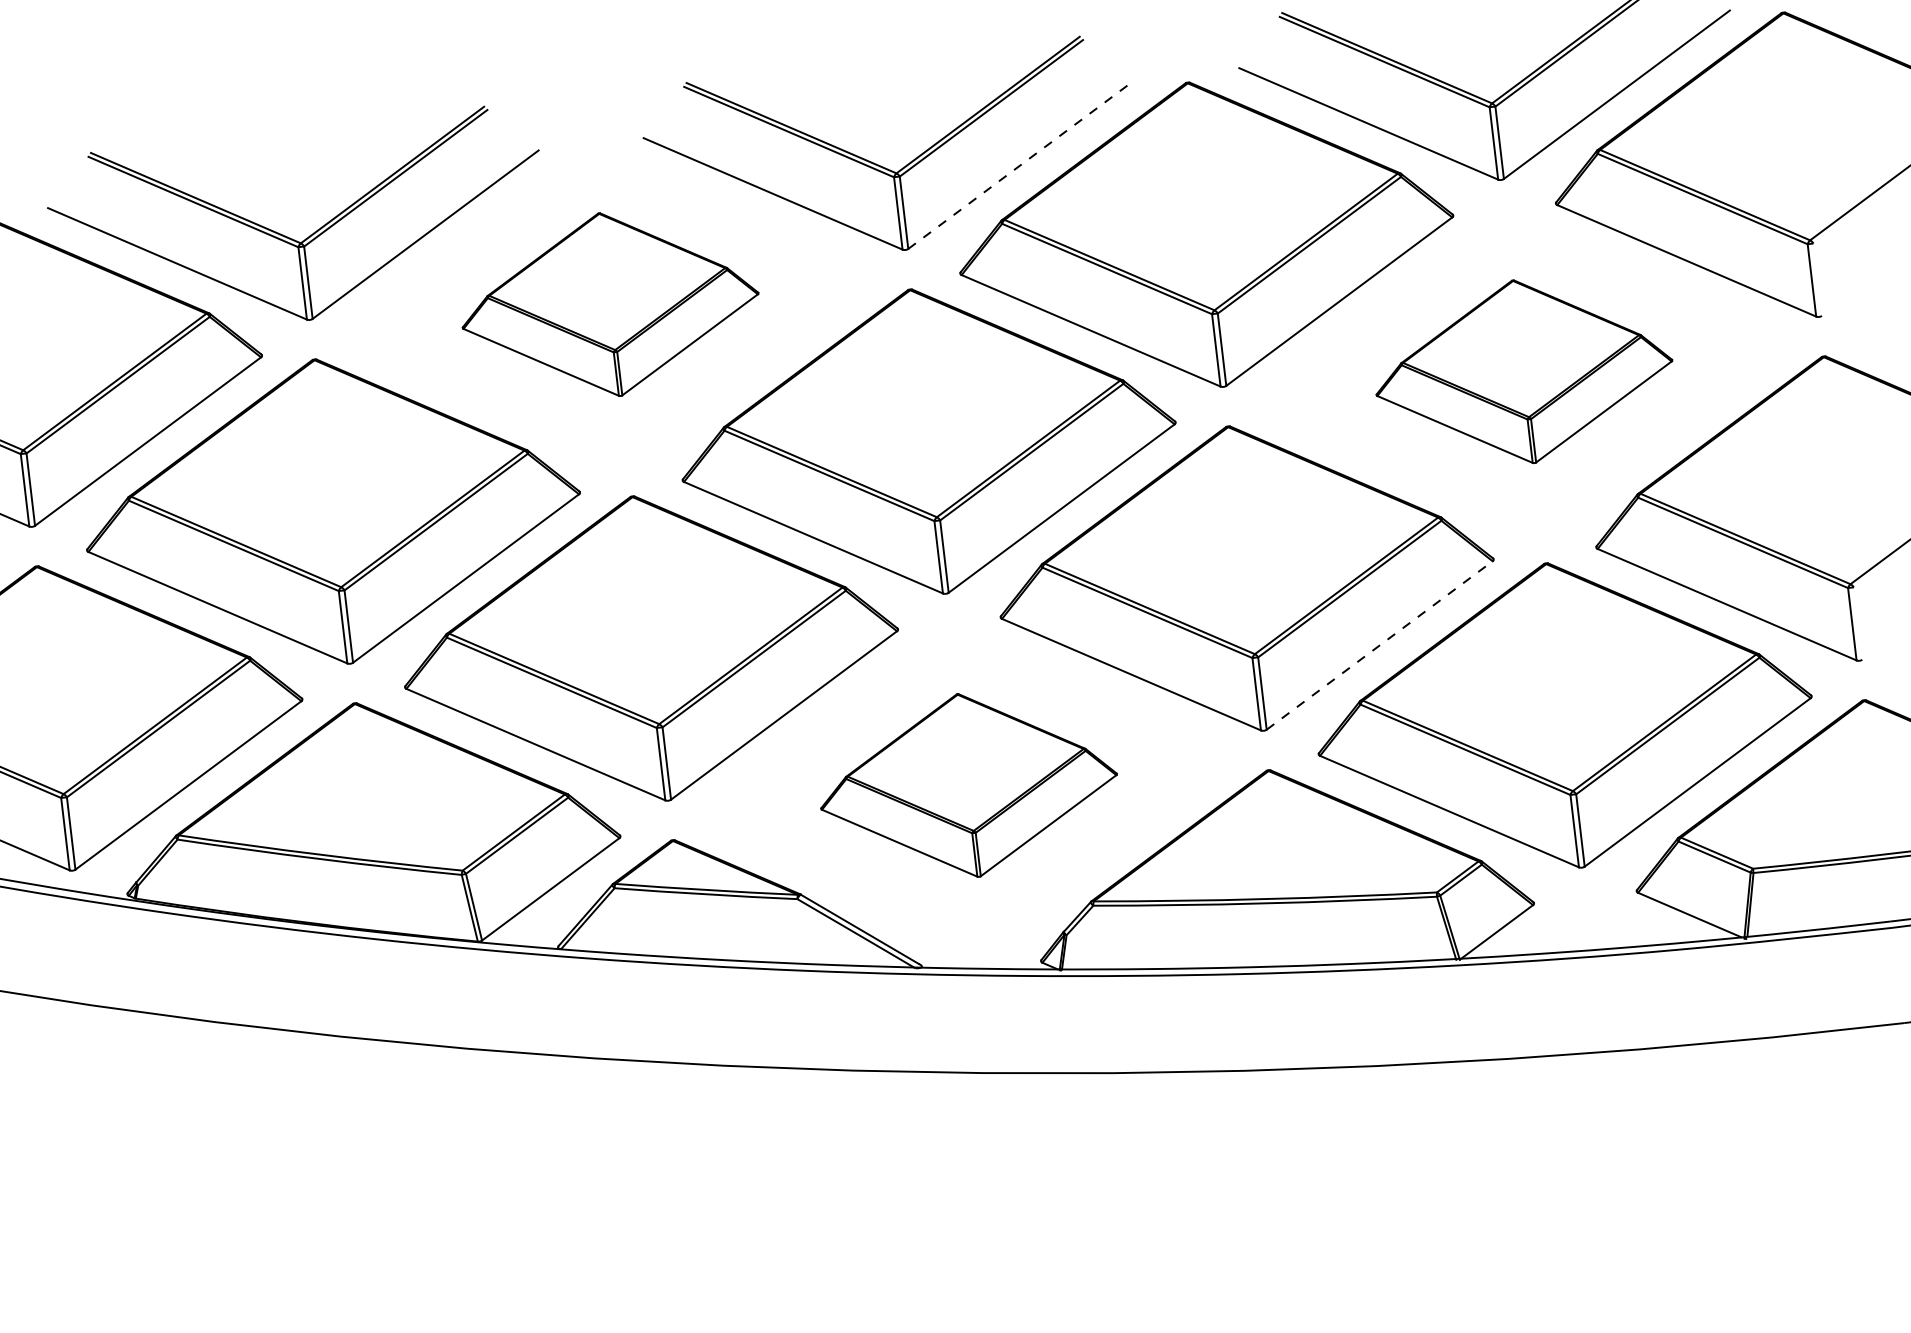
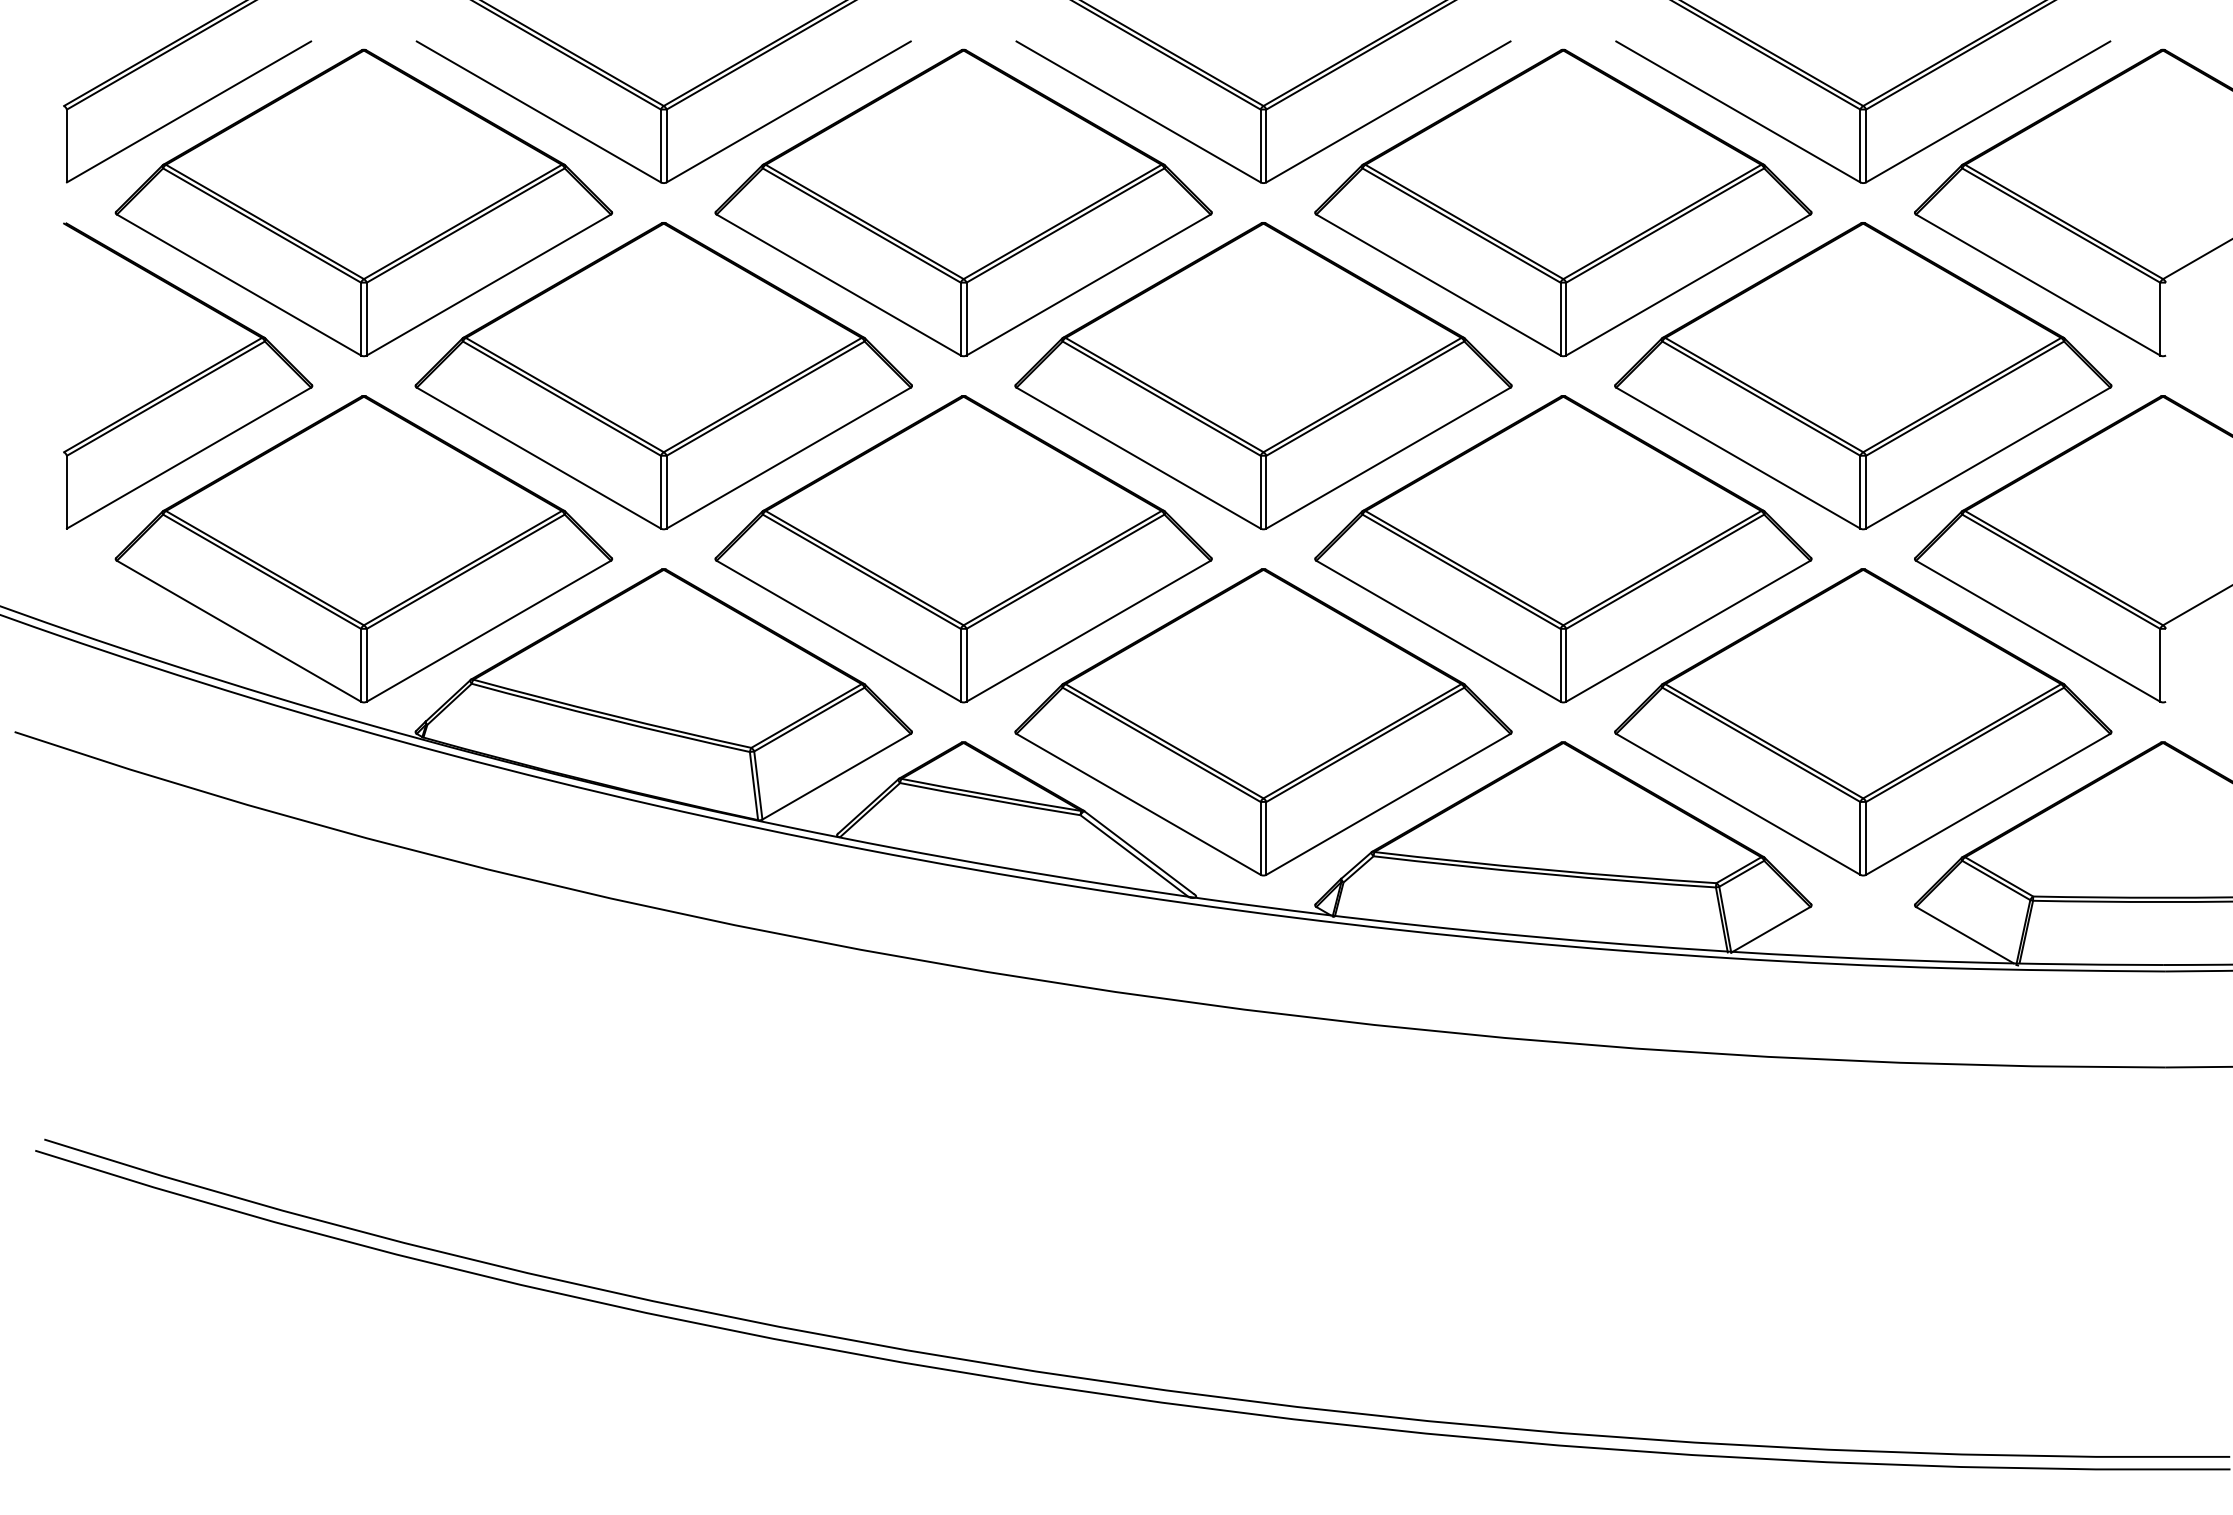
line: (1021, 164) -> (1388, 111), dashed -> solid
part: (609, 304) -> (963, 202), size x1.67
part: (1523, 372) -> (1863, 376), size x1.67
line: (1379, 645) -> (1688, 631), dashed -> solid
part: (968, 785) -> (1263, 722), size x1.67

